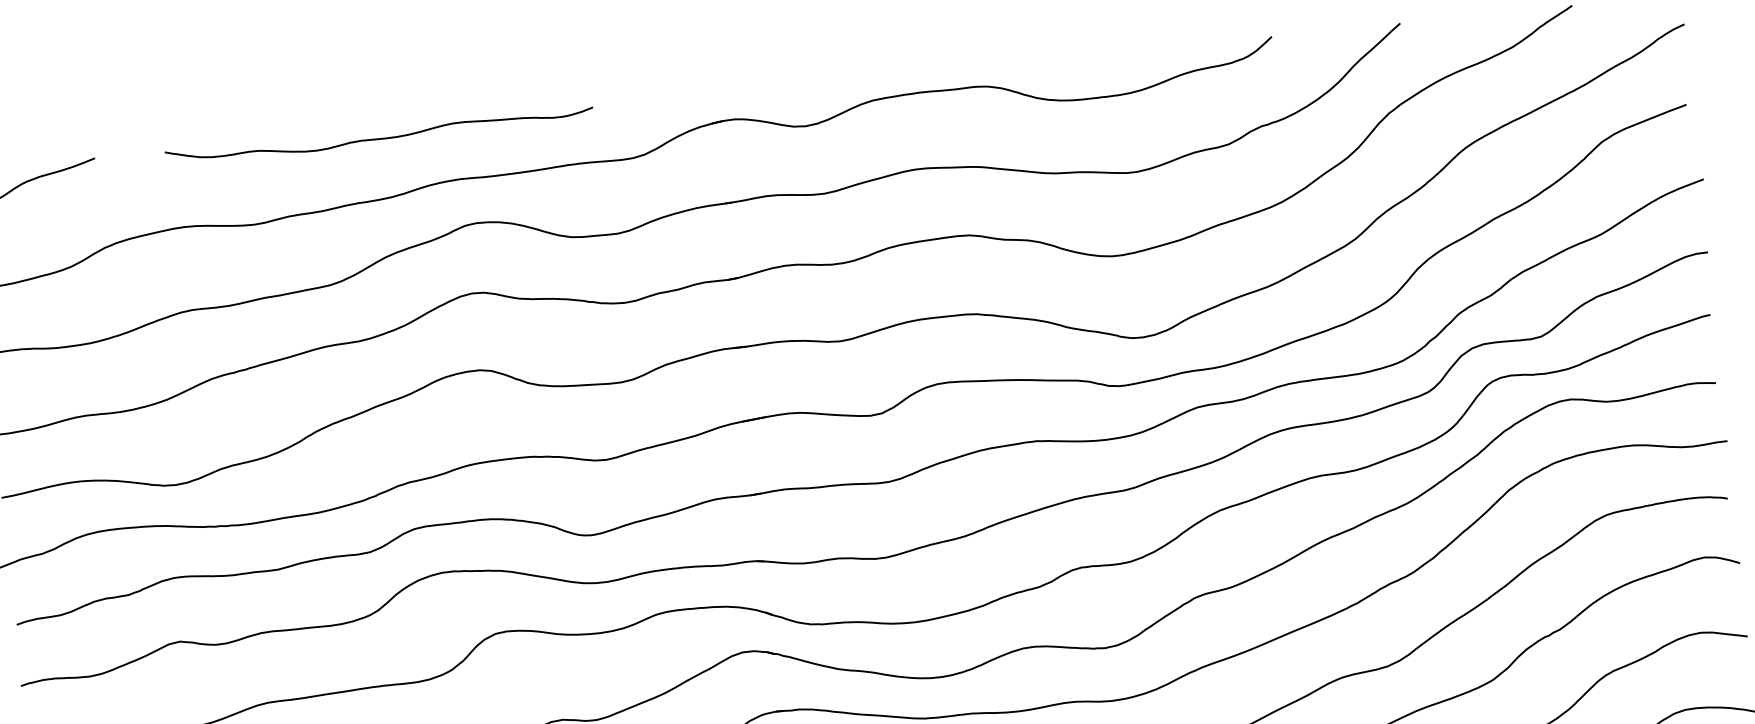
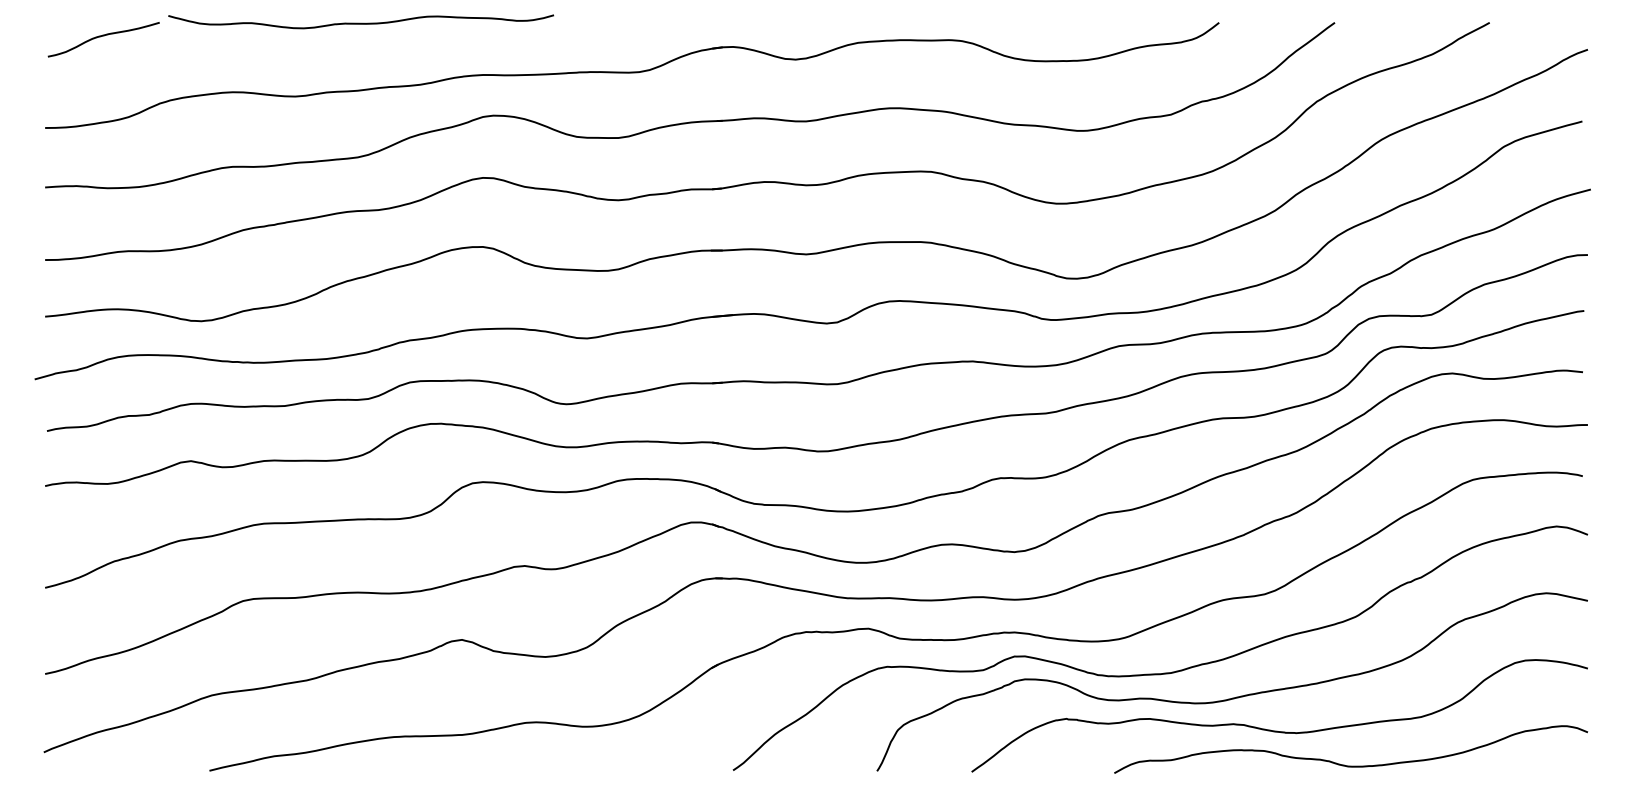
curve: (380, 137) -> (361, 22), moved

